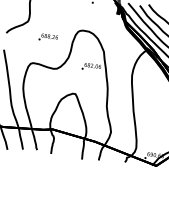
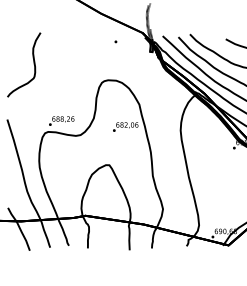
text: (48, 37) -> (61, 120), moved

